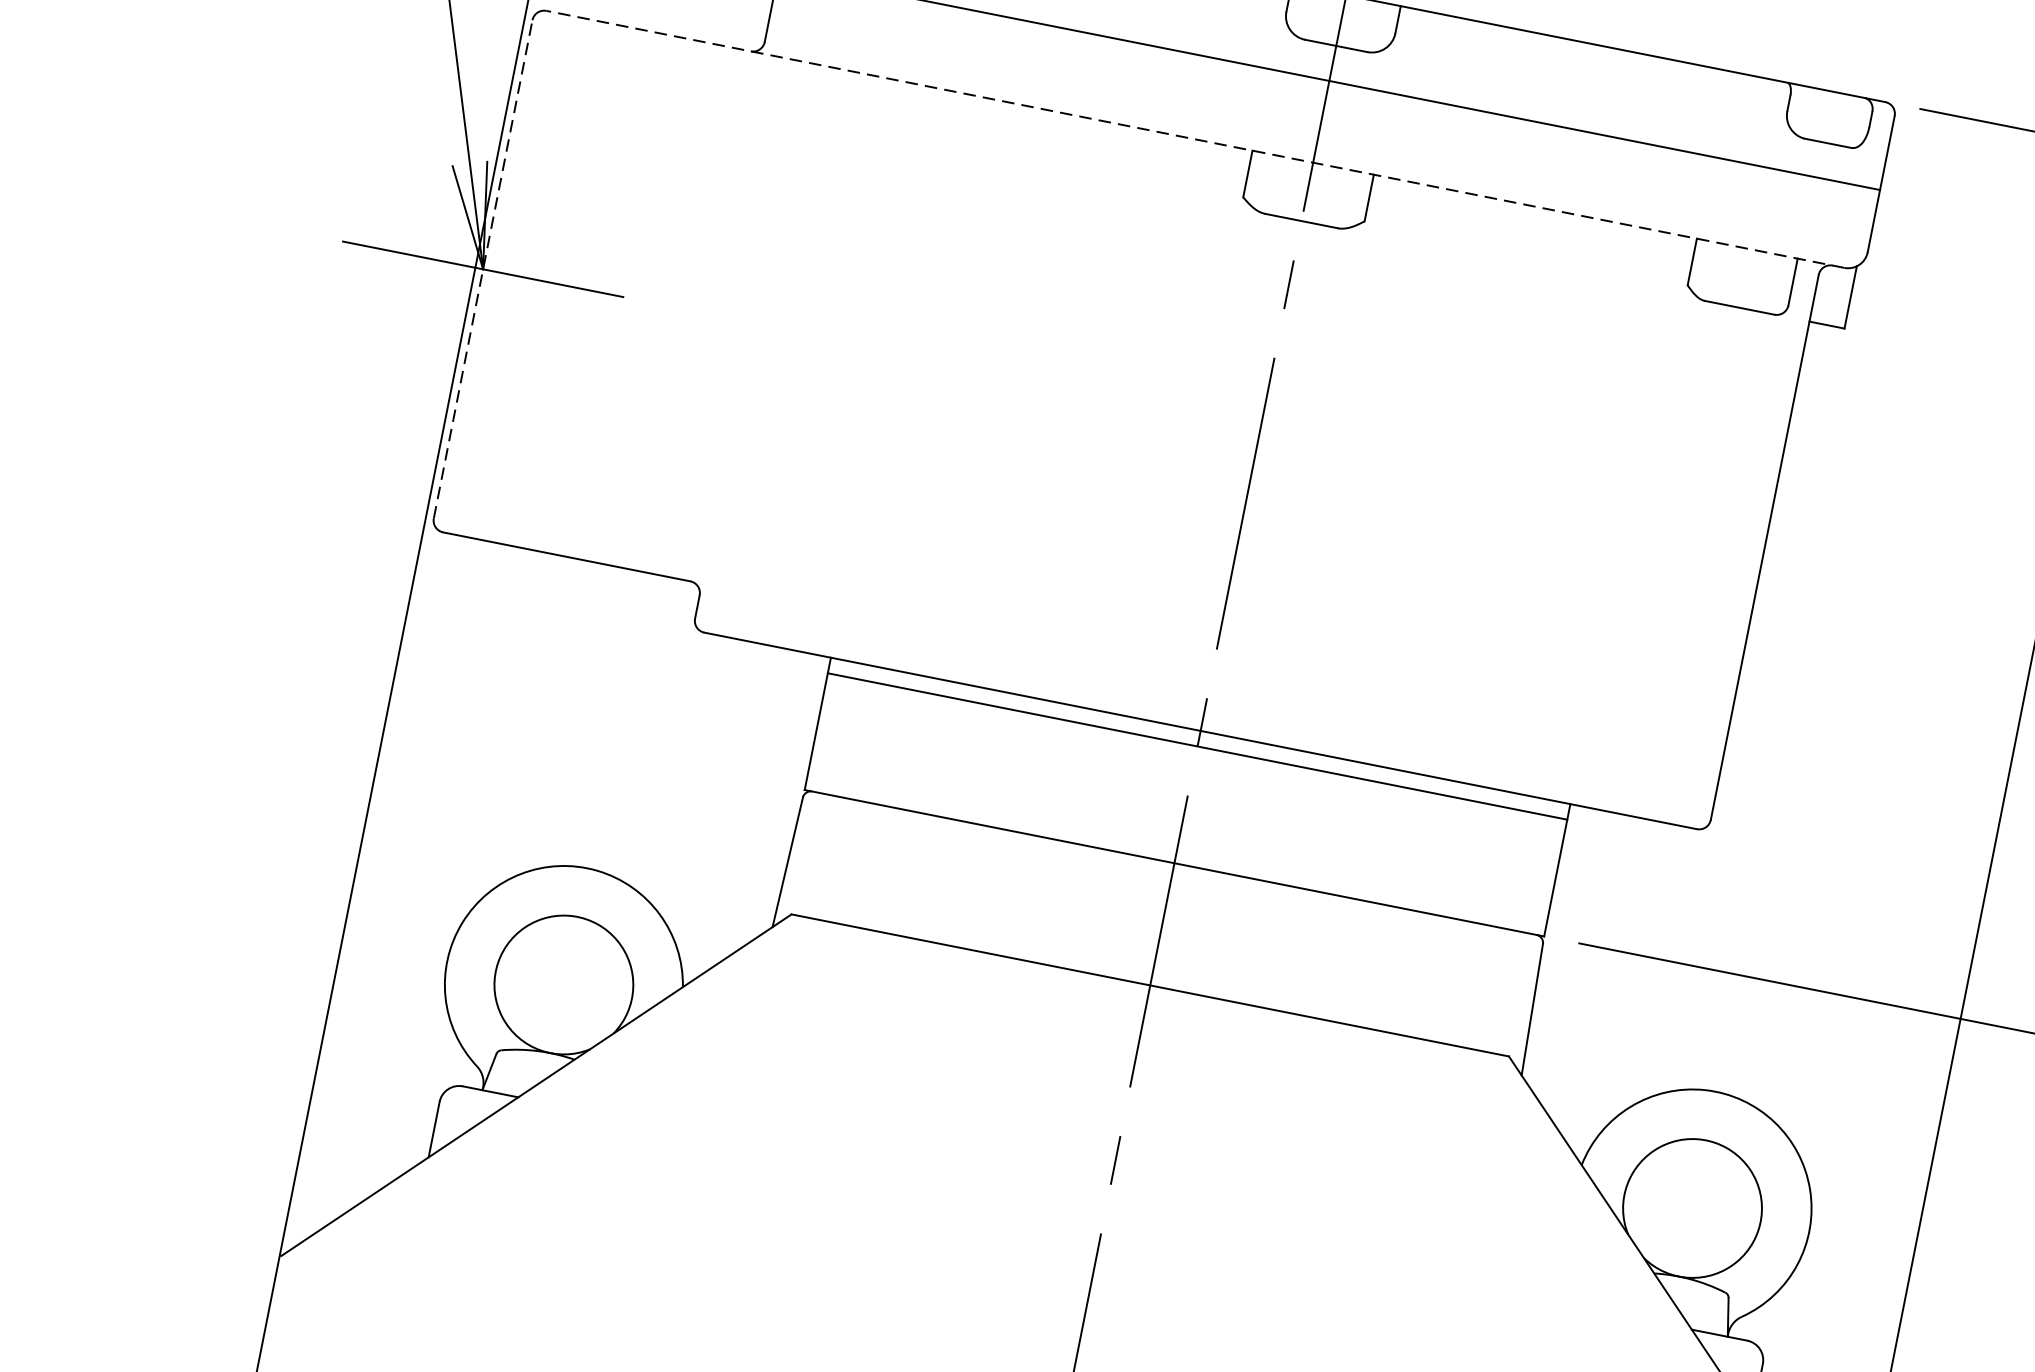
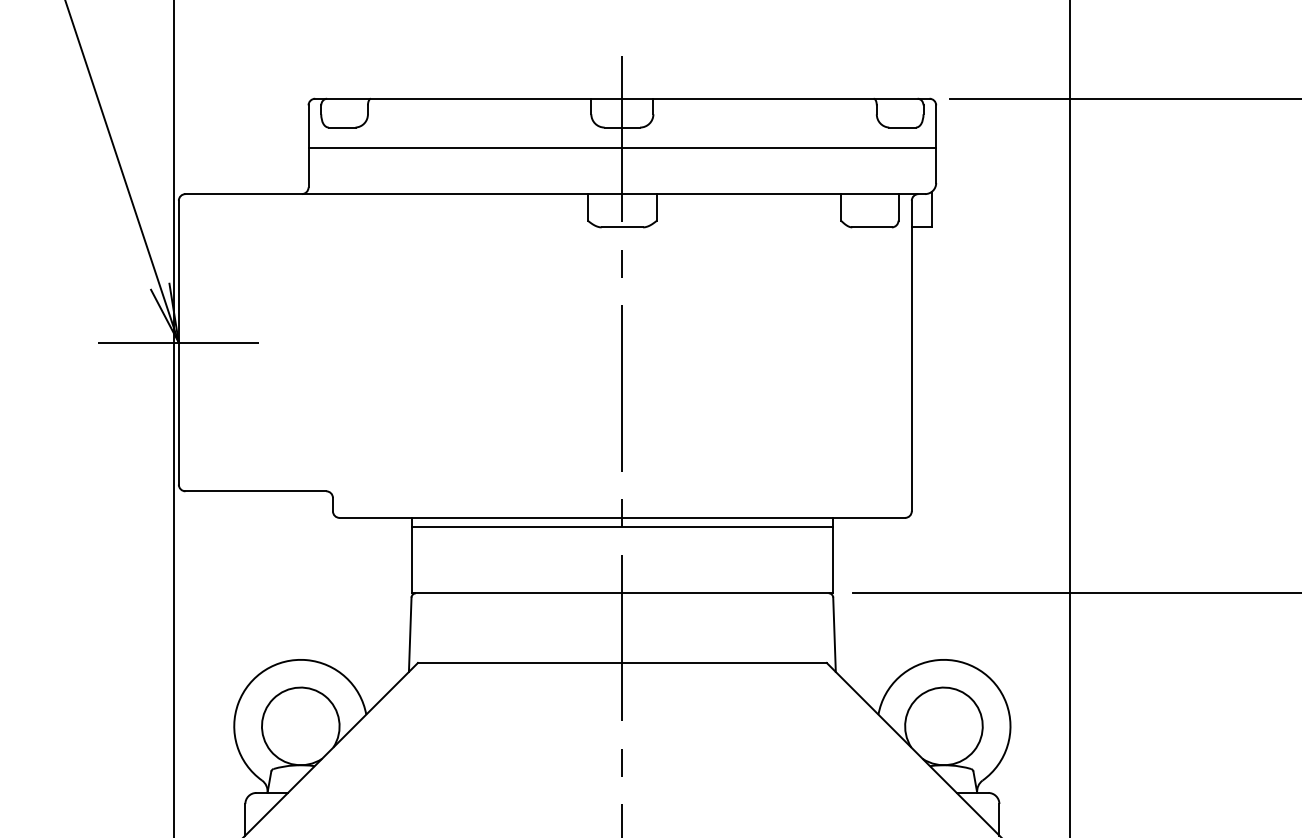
line: (1195, 140) -> (555, 194), dashed -> solid
line: (482, 268) -> (178, 342), dashed -> solid

